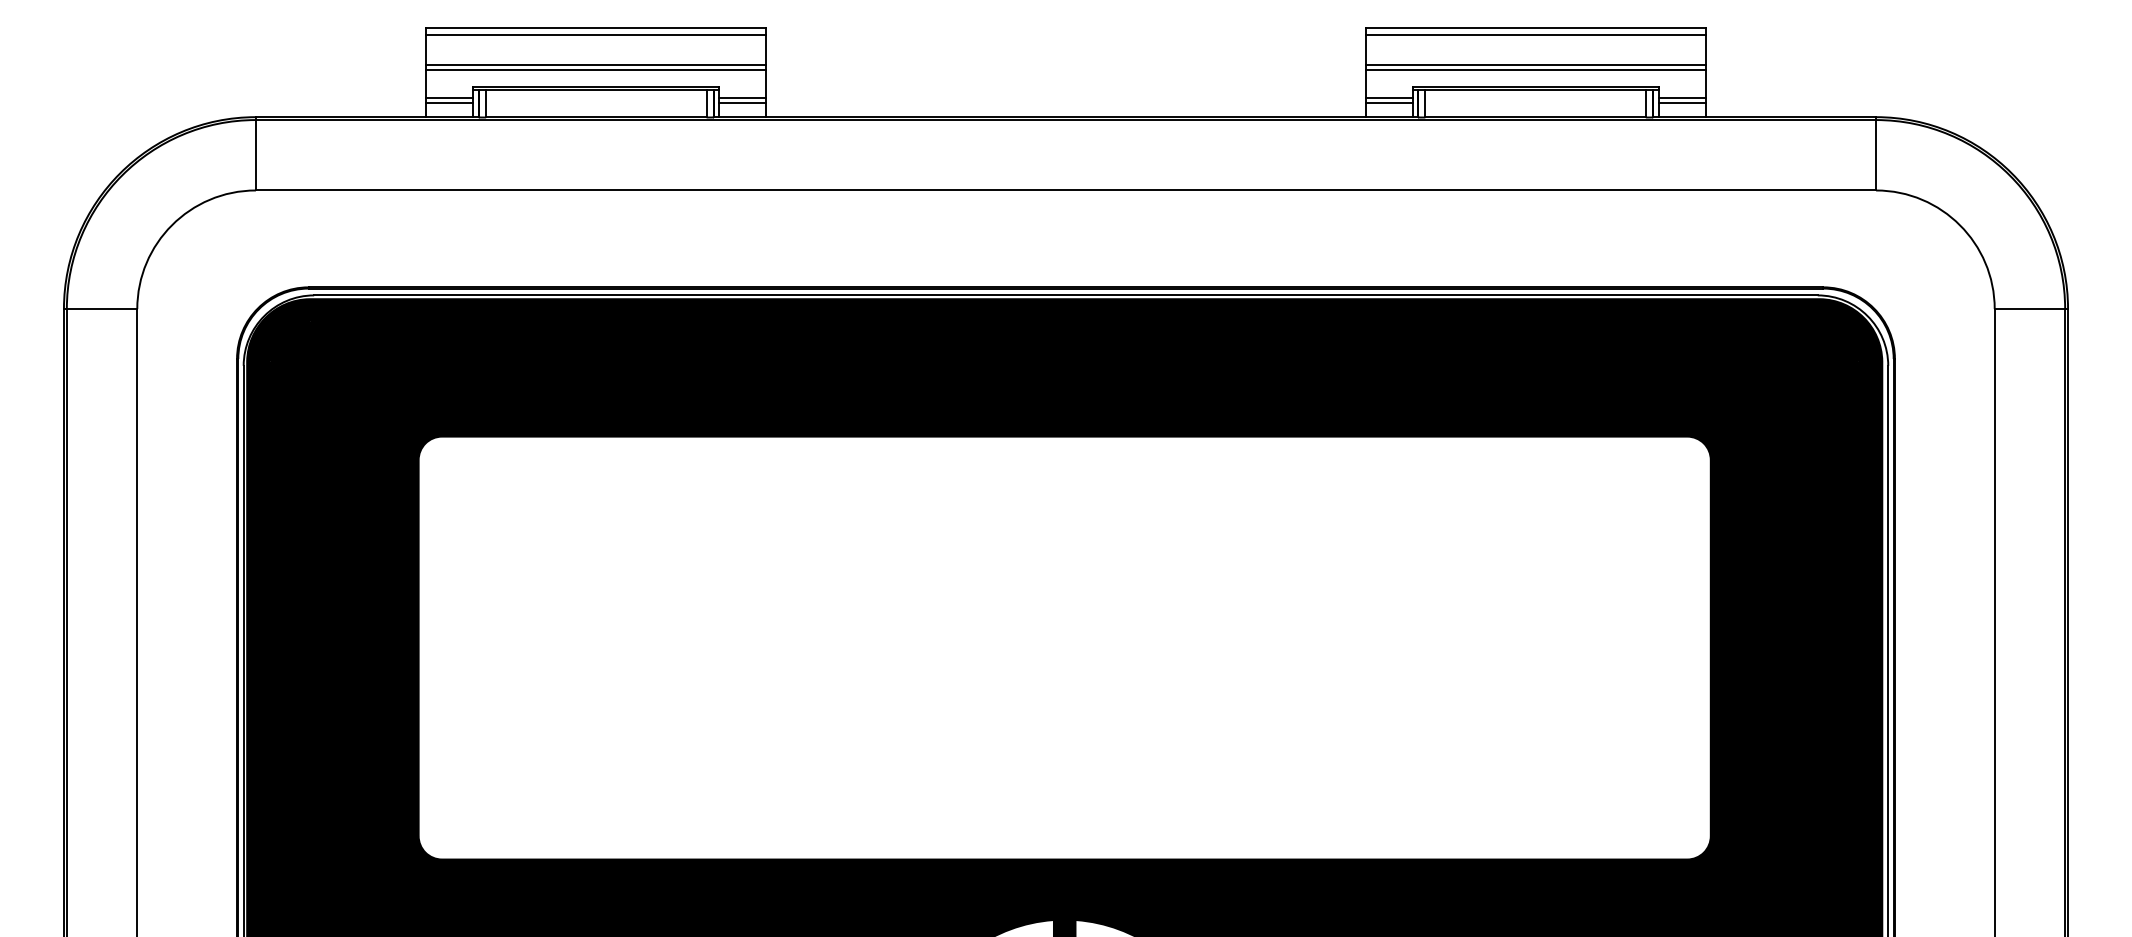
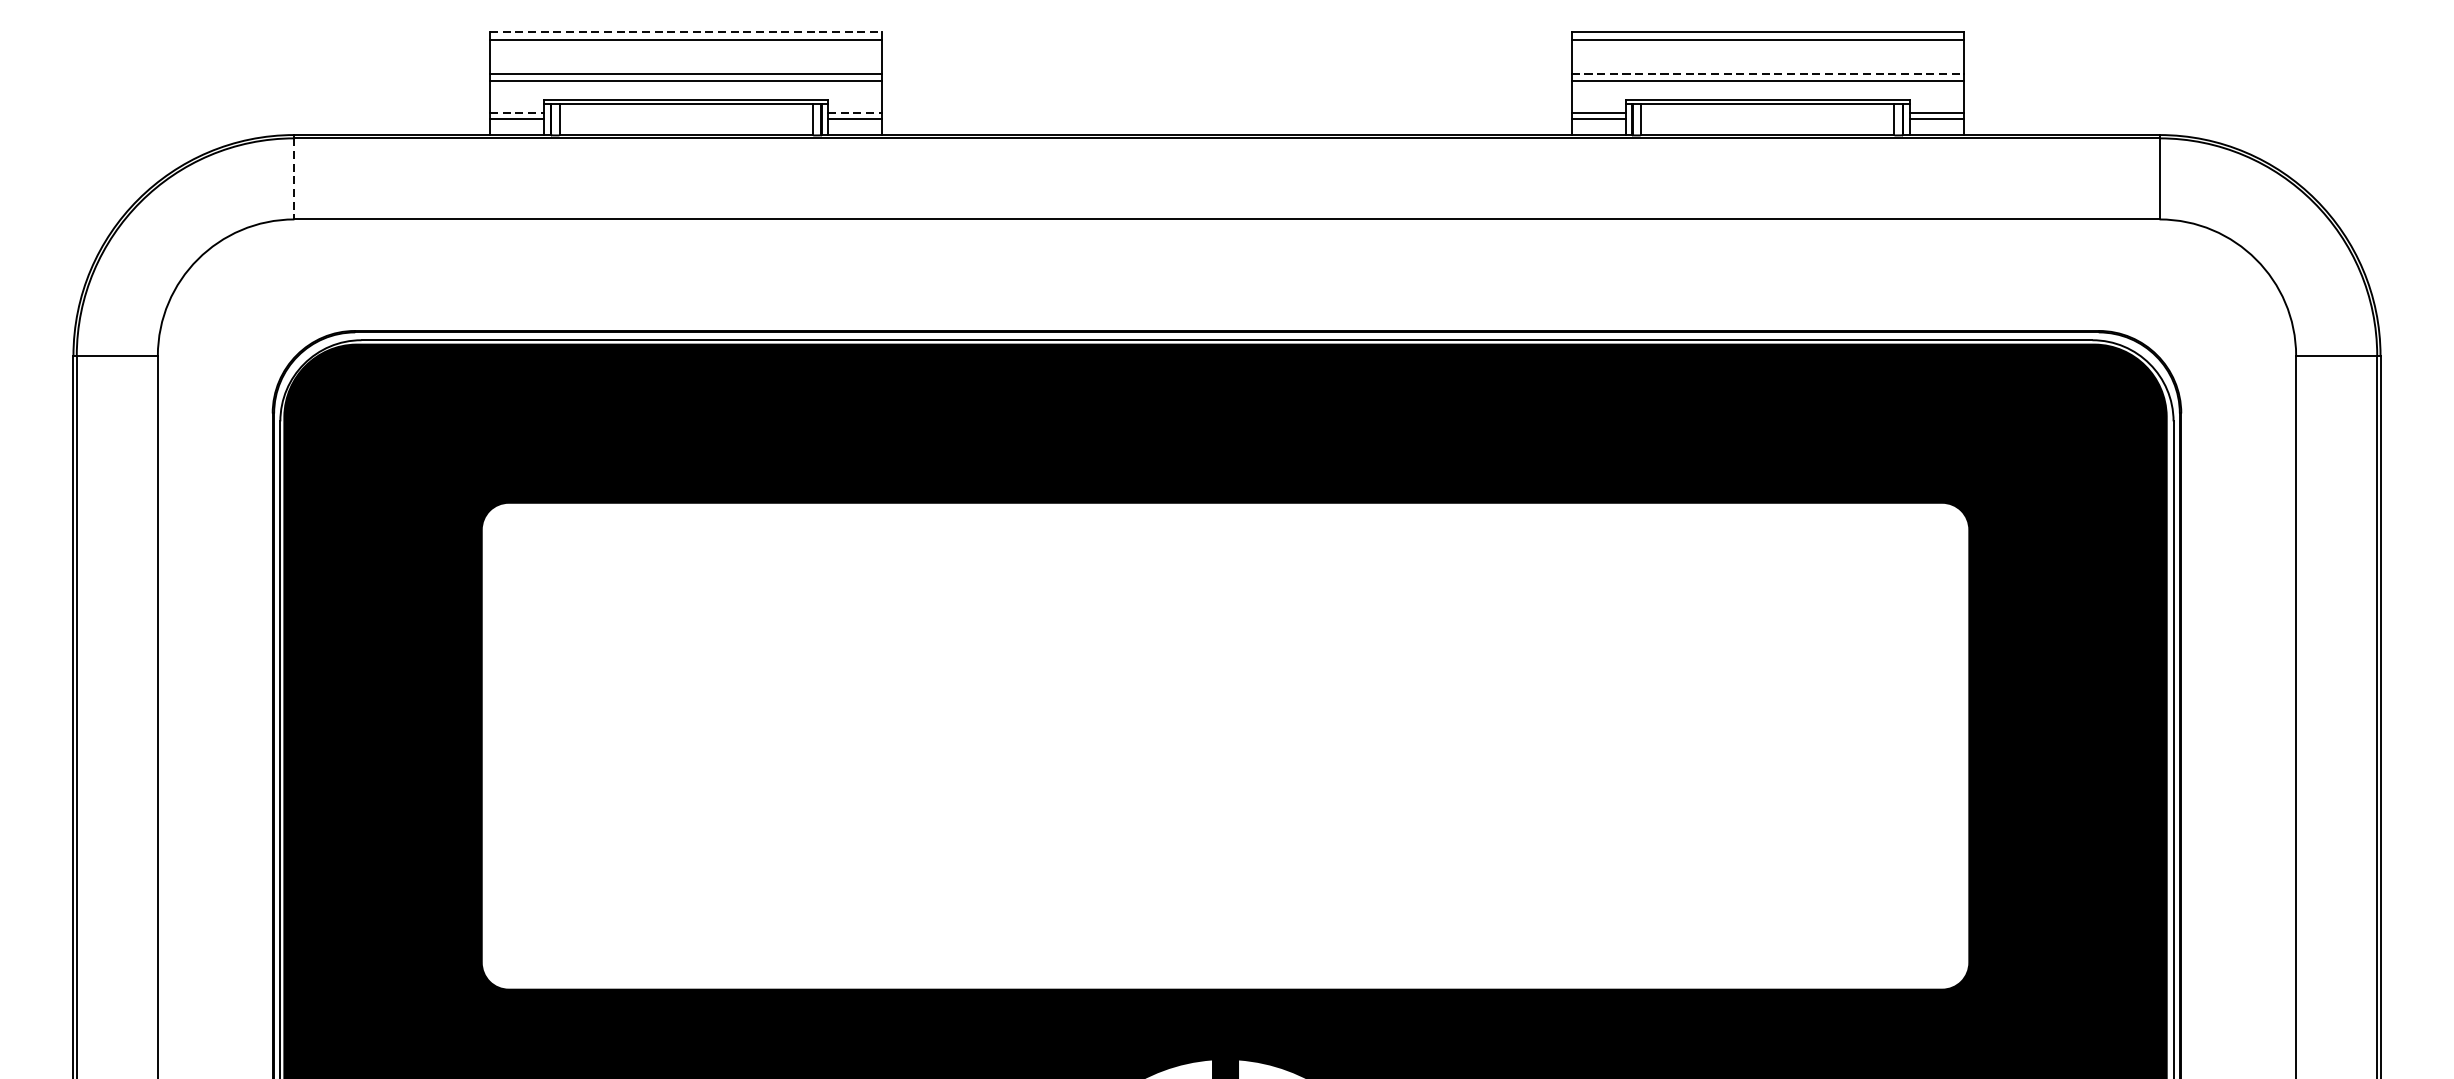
line: (596, 27) -> (686, 31), solid -> dashed
line: (1536, 64) -> (1768, 74), solid -> dashed
line: (449, 97) -> (517, 112), solid -> dashed
line: (743, 97) -> (855, 112), solid -> dashed
line: (255, 155) -> (293, 179), solid -> dashed

